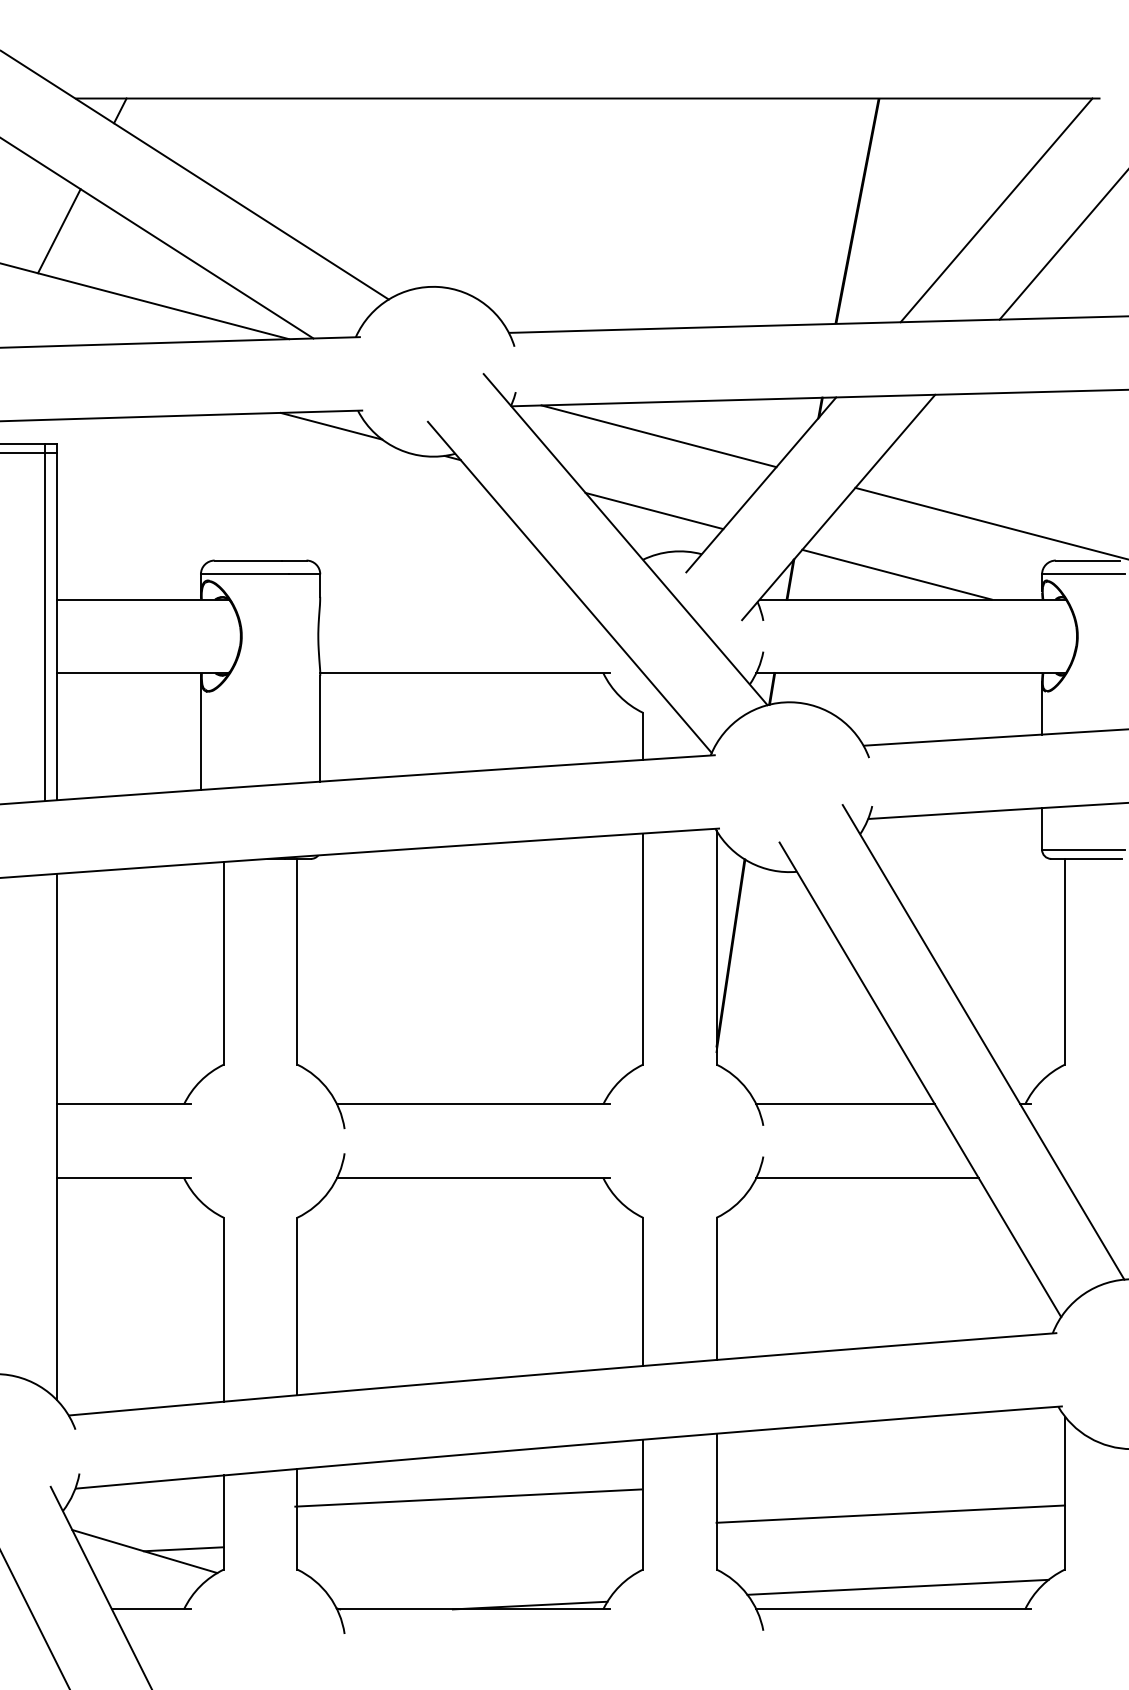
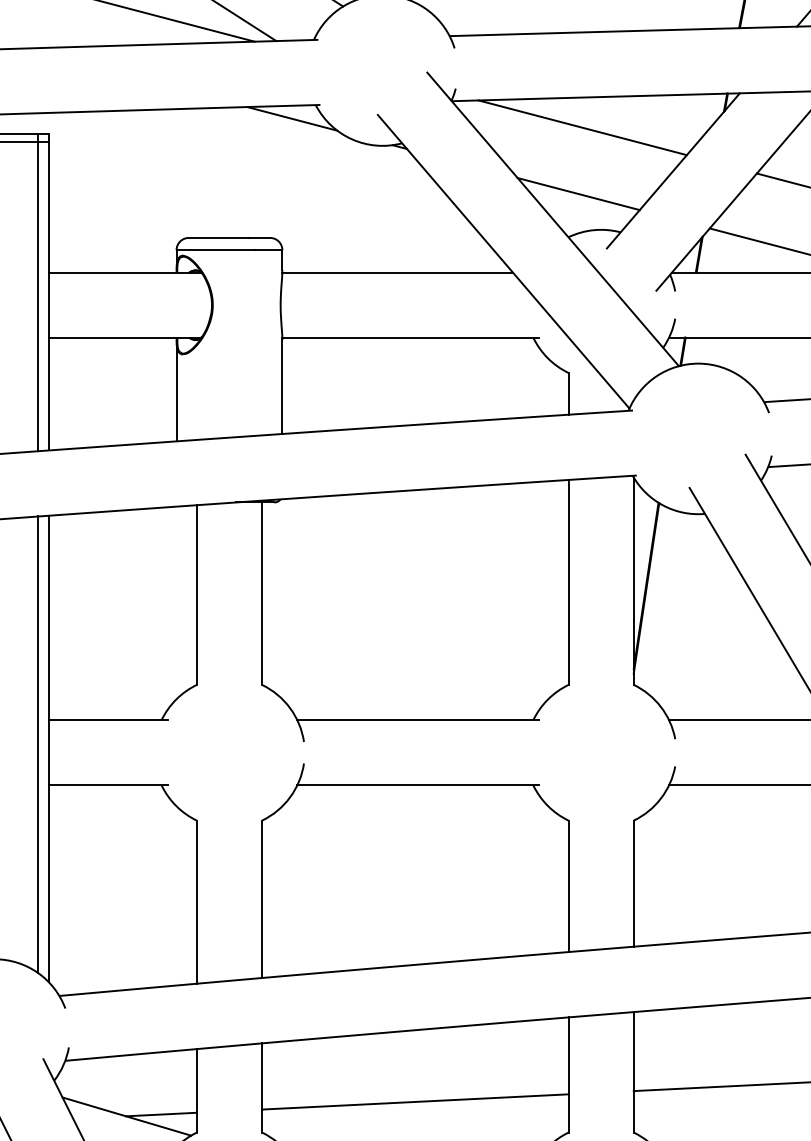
line: (450, 599) -> (397, 272), added
line: (45, 1131) -> (38, 744), added
line: (468, 1497) -> (415, 1101), moved

